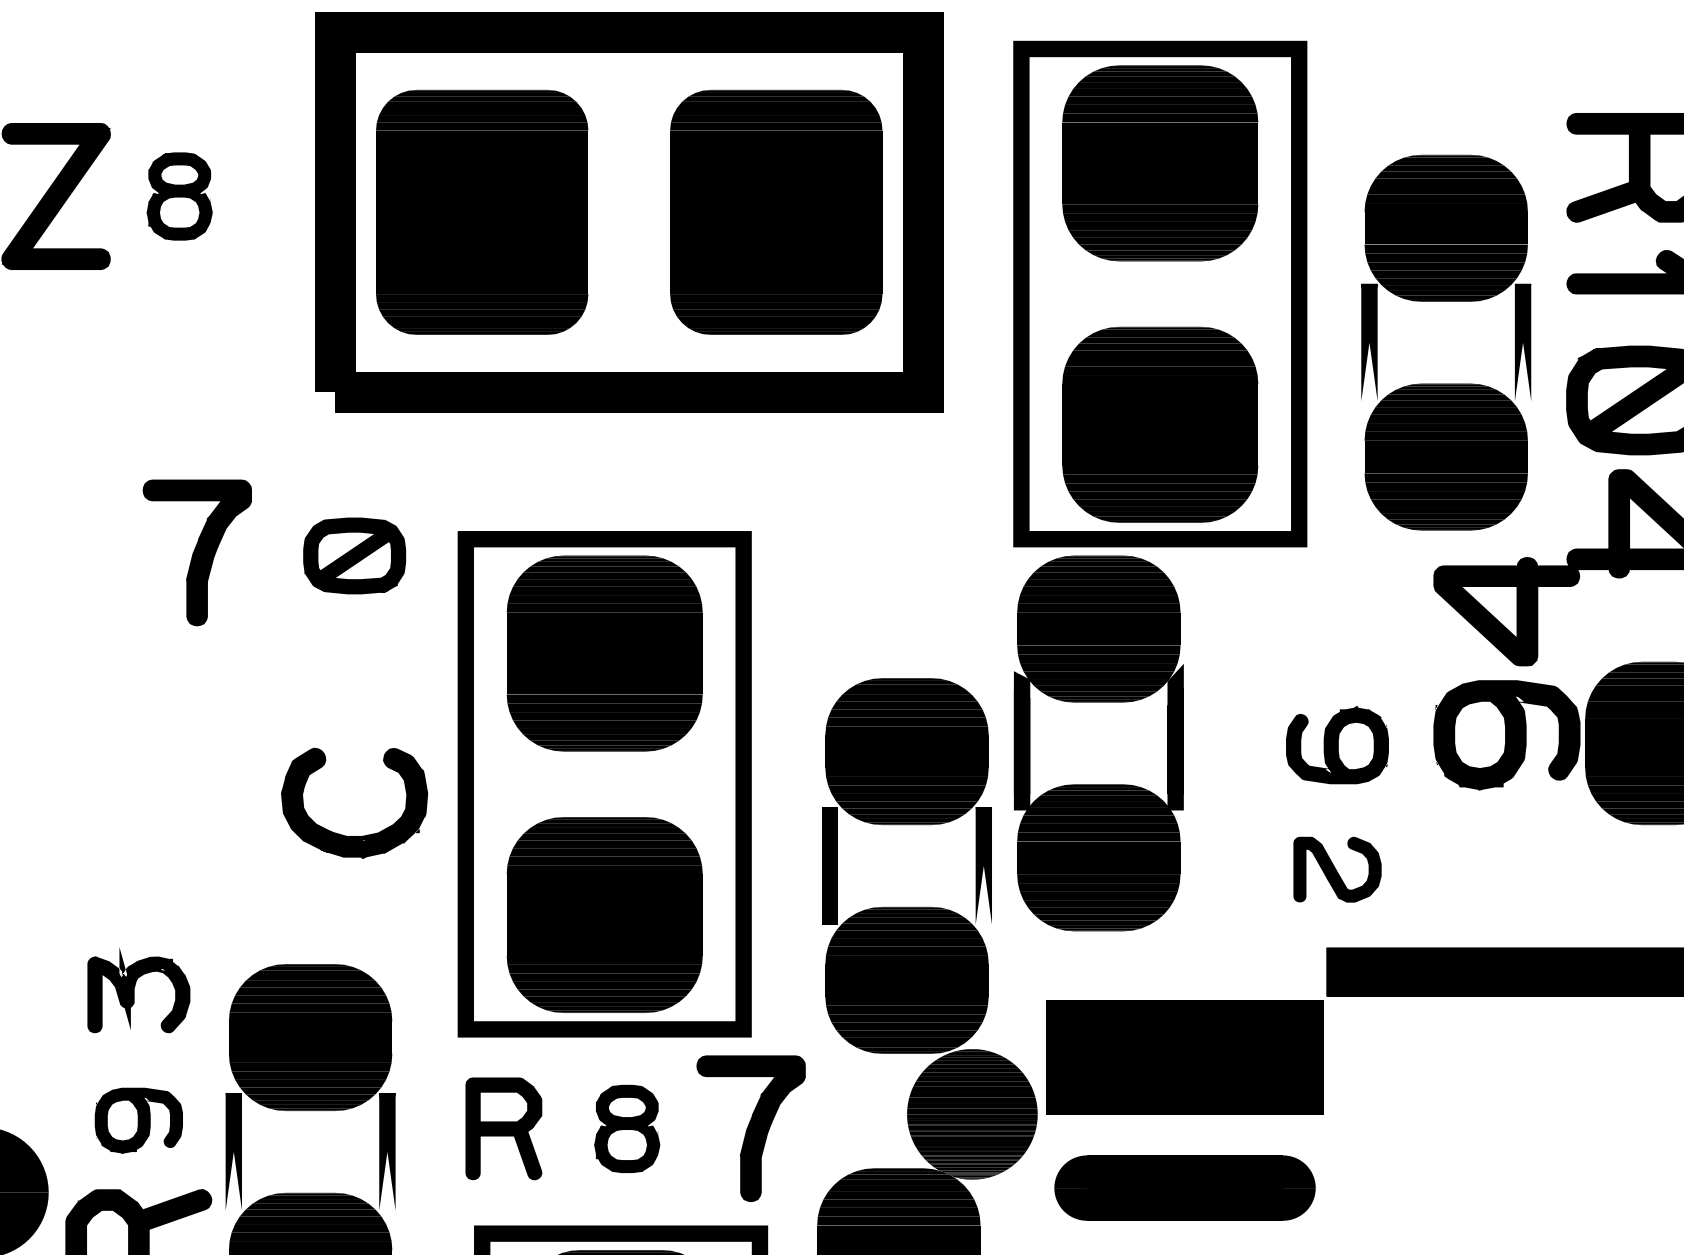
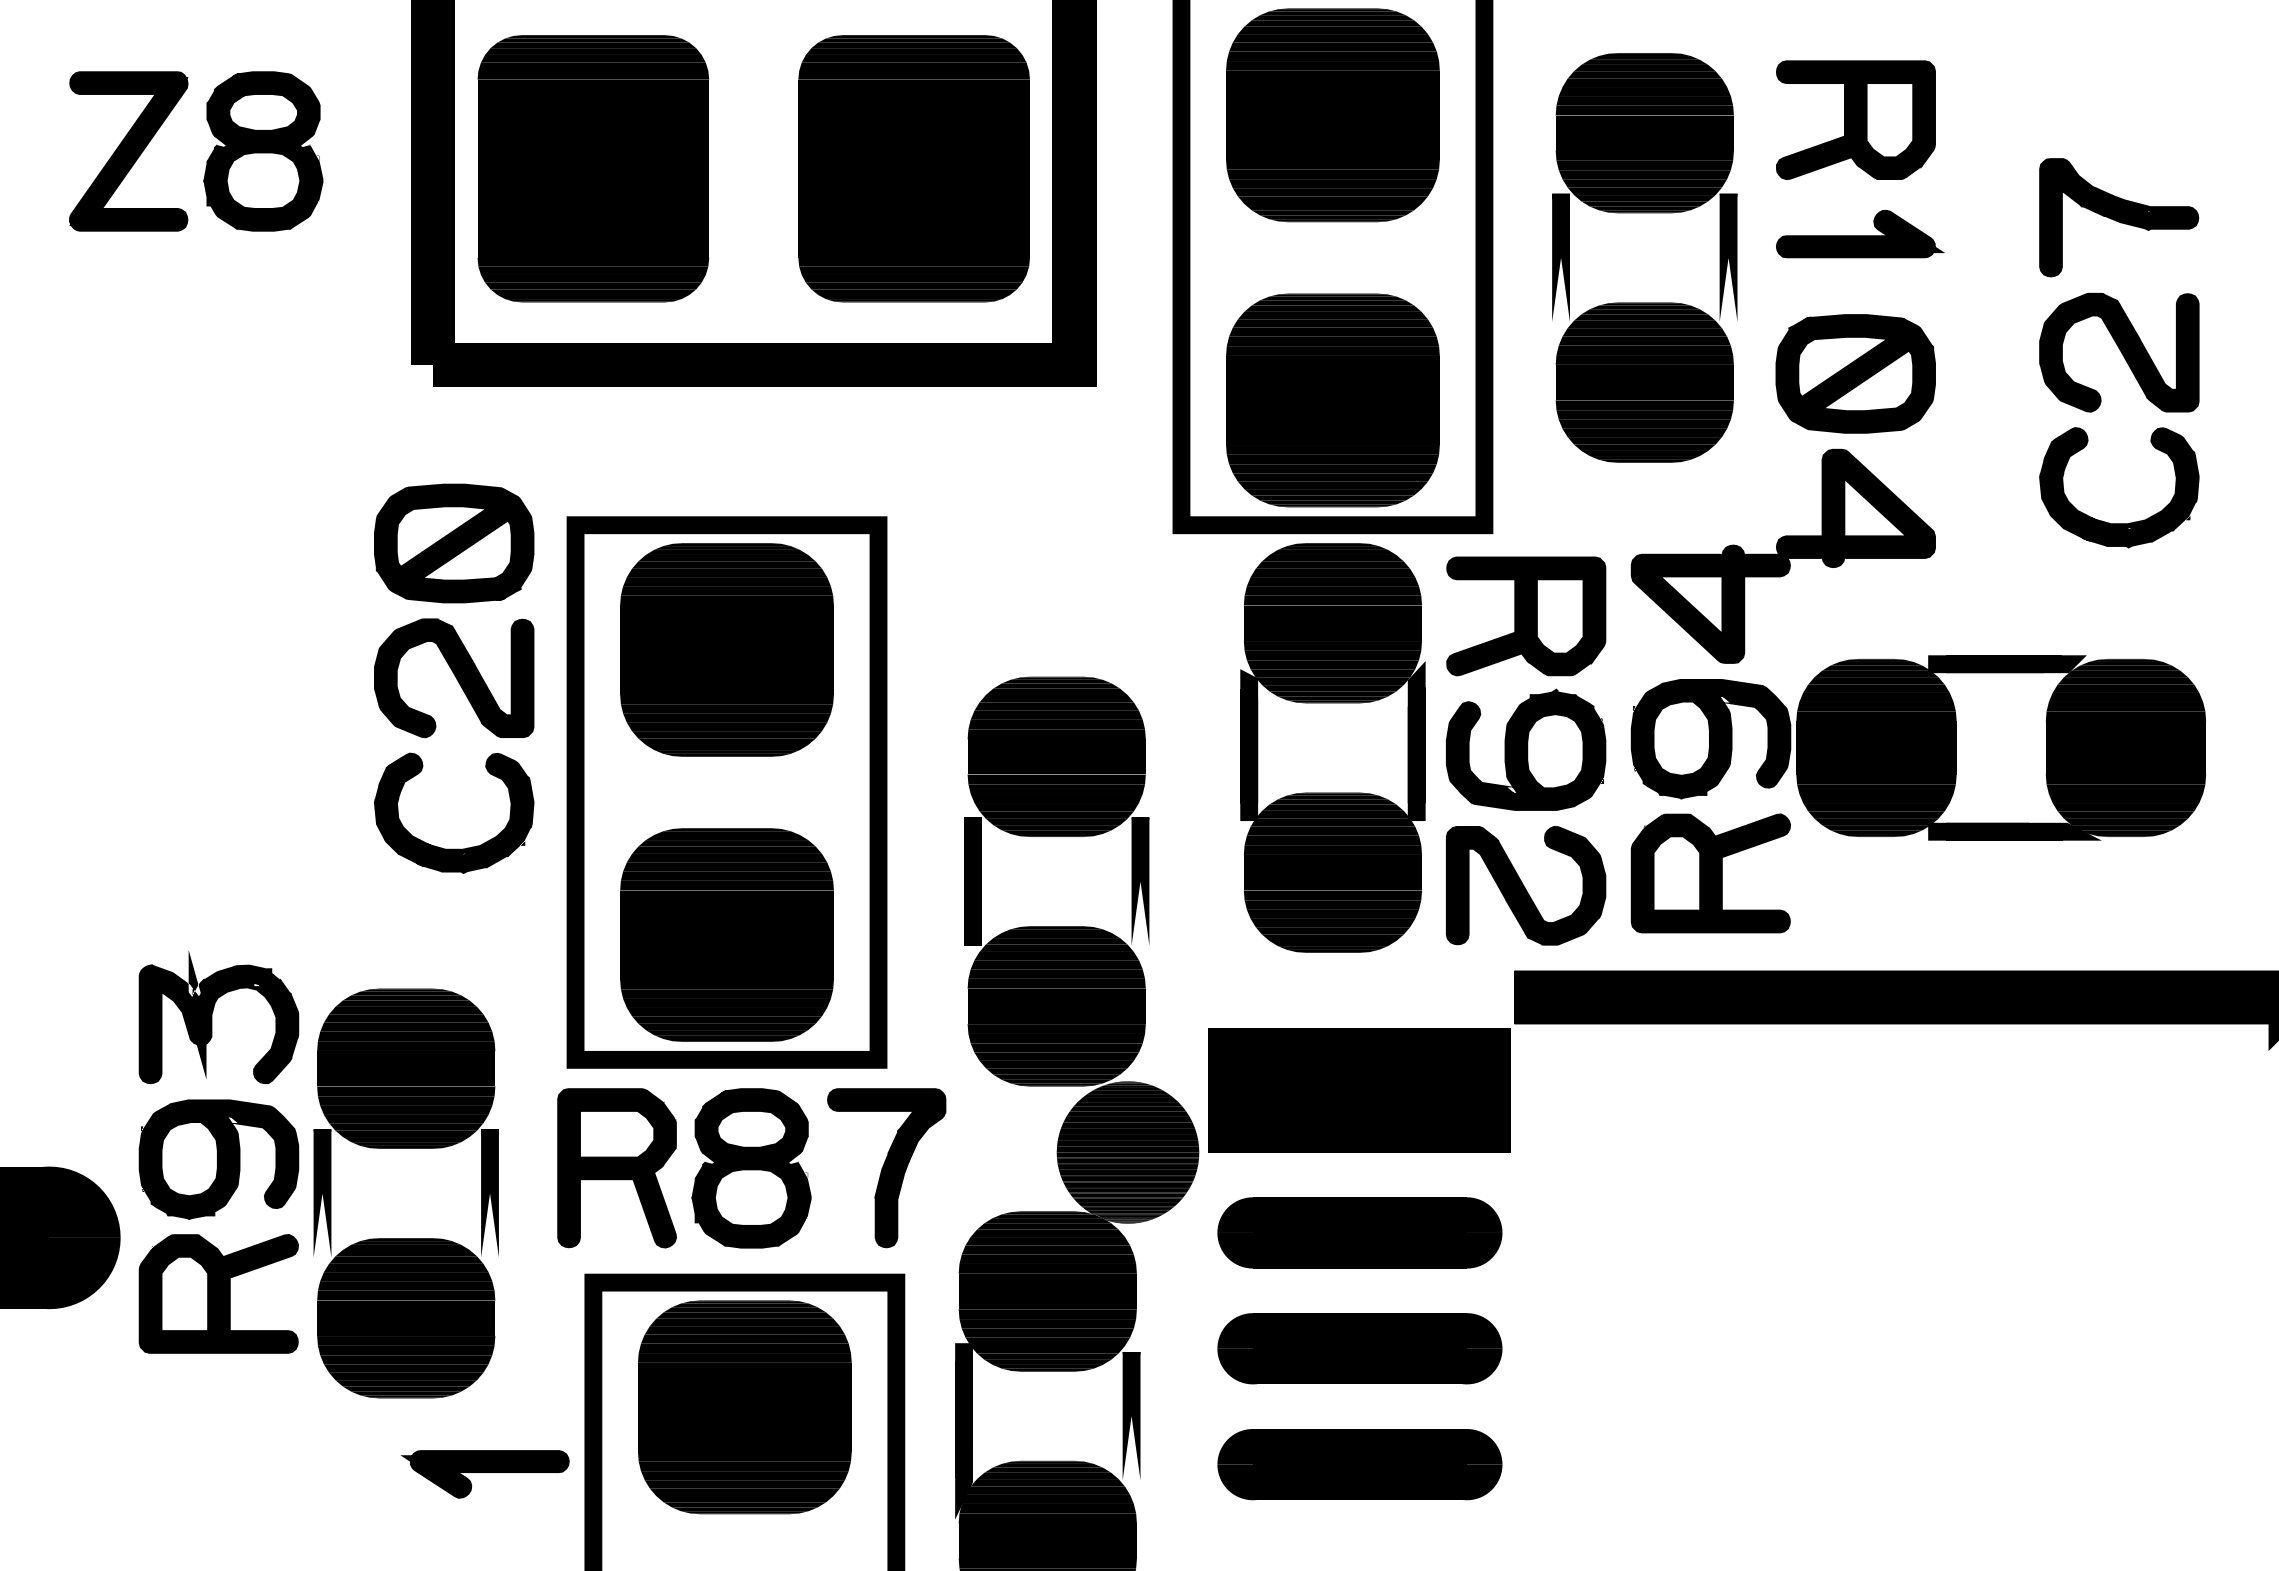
part: (179, 196) -> (263, 151), size x1.67
part: (1445, 301) -> (1644, 213), moved
part: (197, 553) -> (282, 540), removed
part: (354, 555) -> (454, 543), size x1.43
part: (1337, 622) -> (1526, 616), added
part: (354, 679) -> (454, 678), added
part: (1098, 743) -> (1332, 747), moved
part: (1337, 744) -> (1526, 749), size x1.43
part: (1506, 858) -> (1710, 873), added
part: (1337, 869) -> (1526, 885), size x1.67
part: (138, 989) -> (218, 1016), size x1.43
part: (138, 1120) -> (218, 1159), size x1.67
part: (503, 1129) -> (616, 1168), size x1.43
part: (627, 1129) -> (751, 1168), size x1.67

